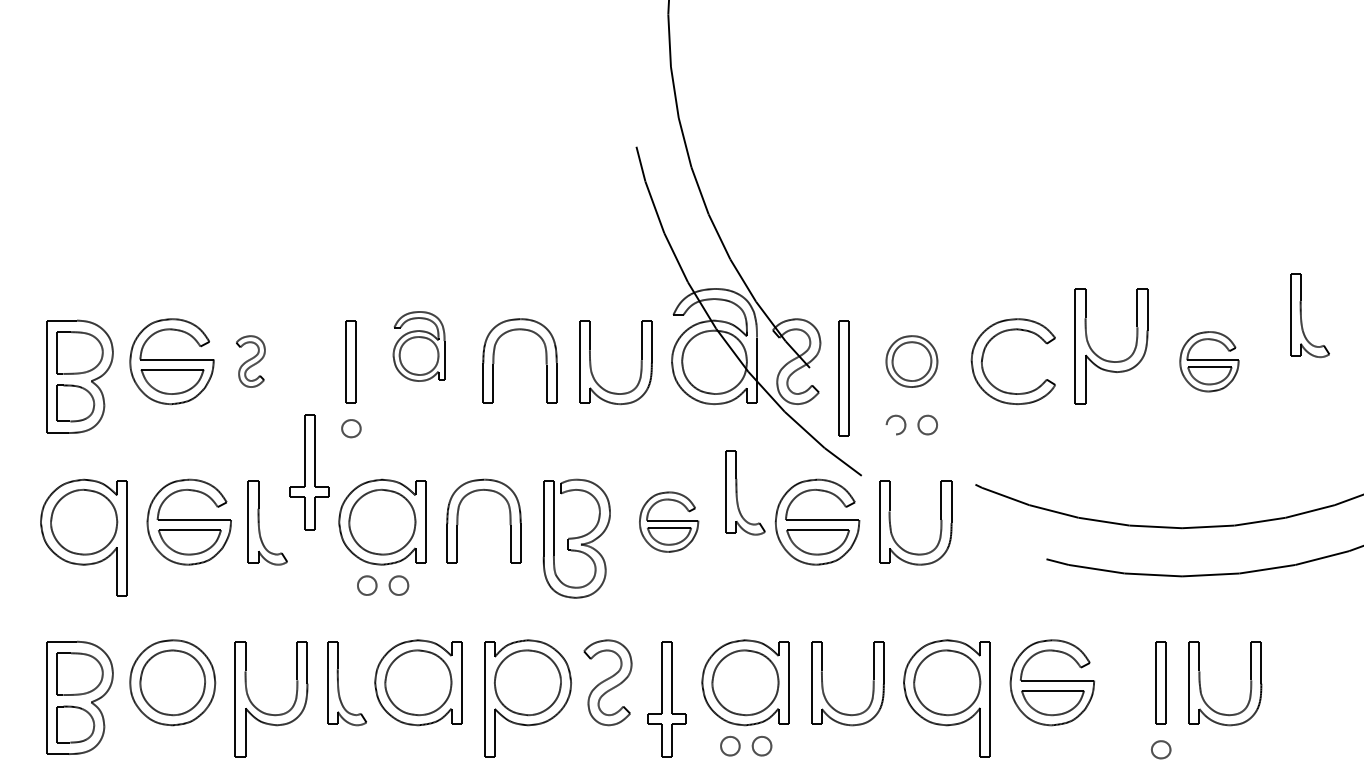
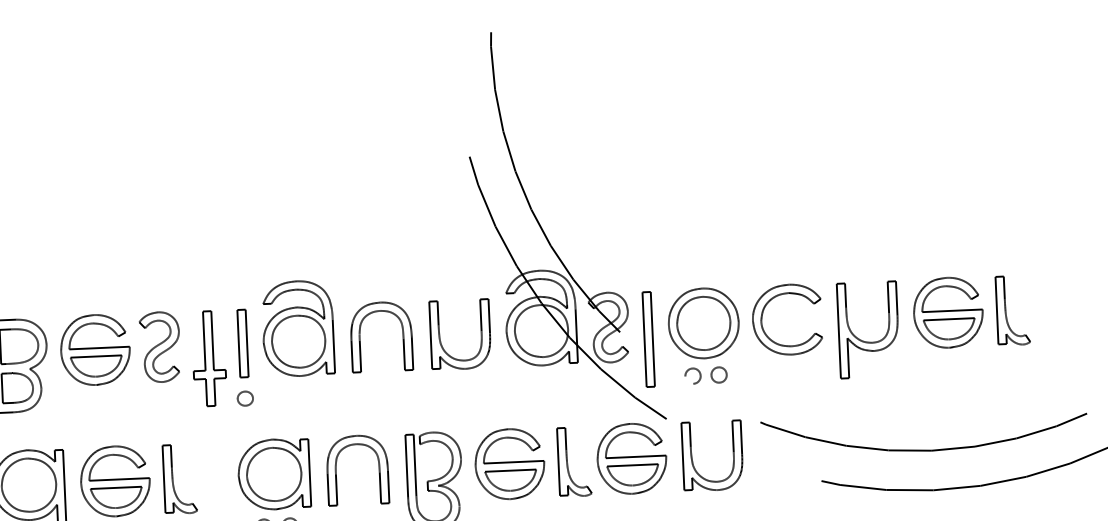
part: (1301, 315) -> (1006, 310), moved
part: (418, 346) -> (297, 328), size x1.67
part: (1106, 359) -> (864, 340), moved
part: (250, 361) -> (160, 347), size x1.67
part: (911, 361) -> (703, 323), size x1.67
part: (1209, 361) -> (948, 312), size x1.43
part: (309, 472) -> (209, 358), moved
part: (737, 492) -> (567, 461), moved
part: (668, 521) -> (509, 463), size x1.43

